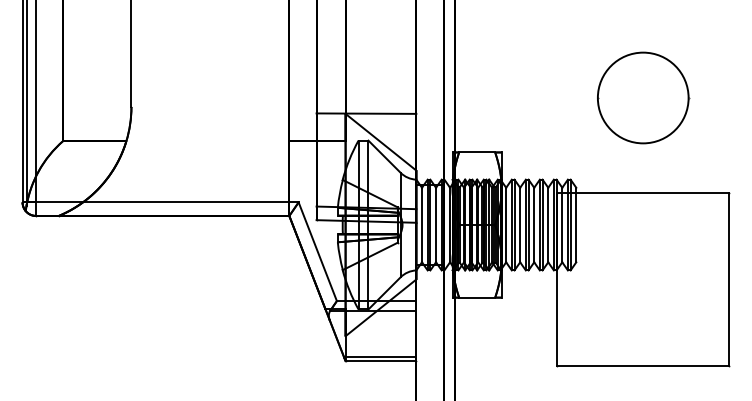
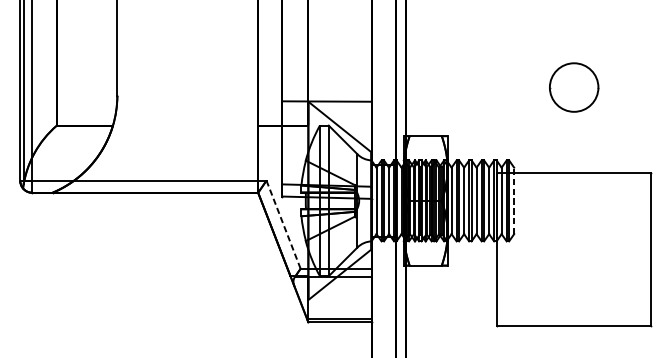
part: (643, 97) -> (574, 87), size x0.6
line: (576, 224) -> (514, 200), solid -> dashed
line: (317, 251) -> (283, 224), solid -> dashed

